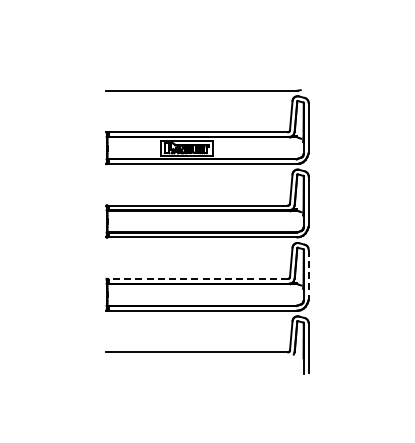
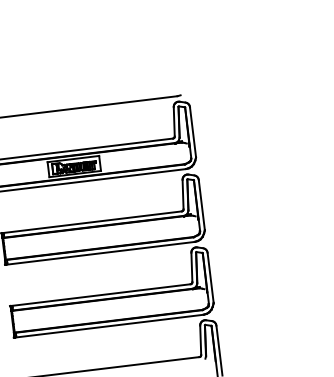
line: (308, 275) -> (210, 278), dashed -> solid
line: (196, 278) -> (99, 294), dashed -> solid

